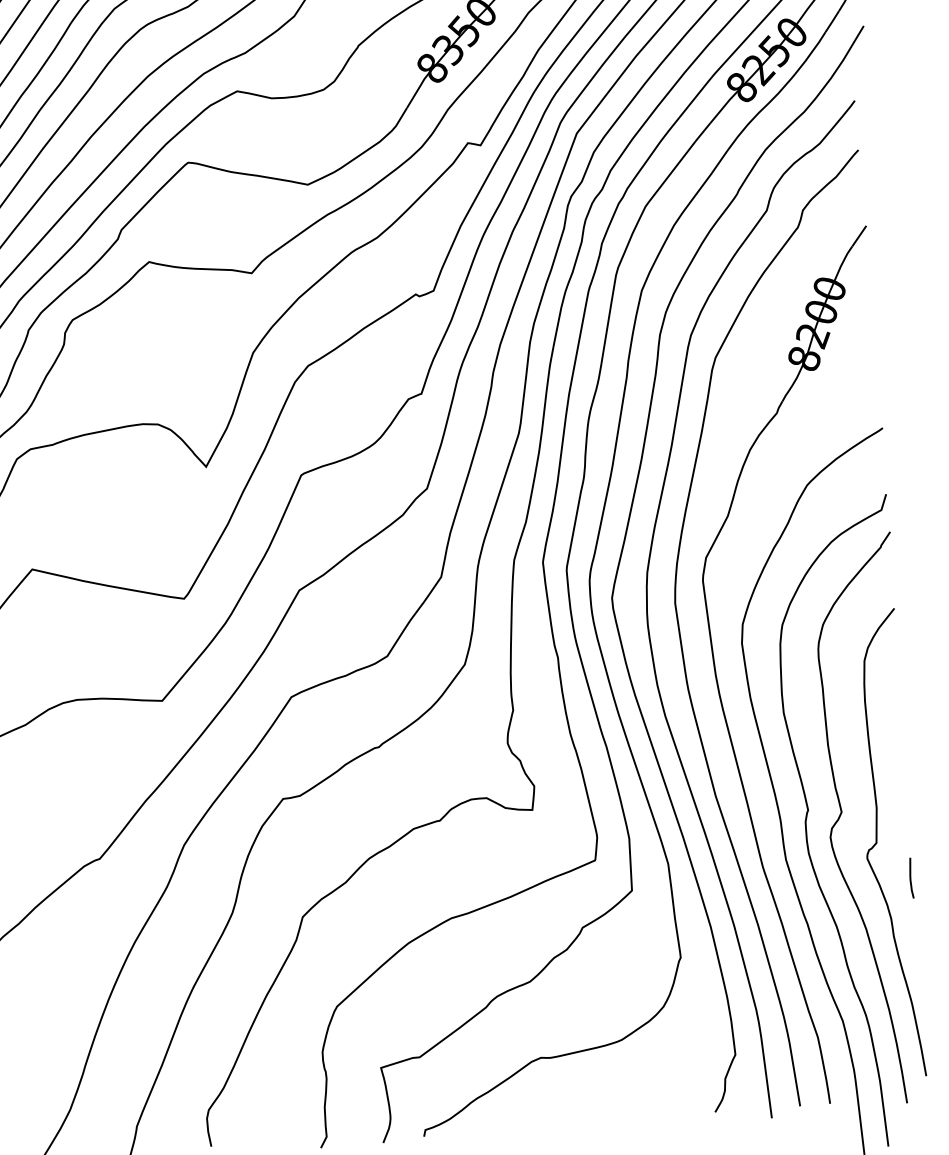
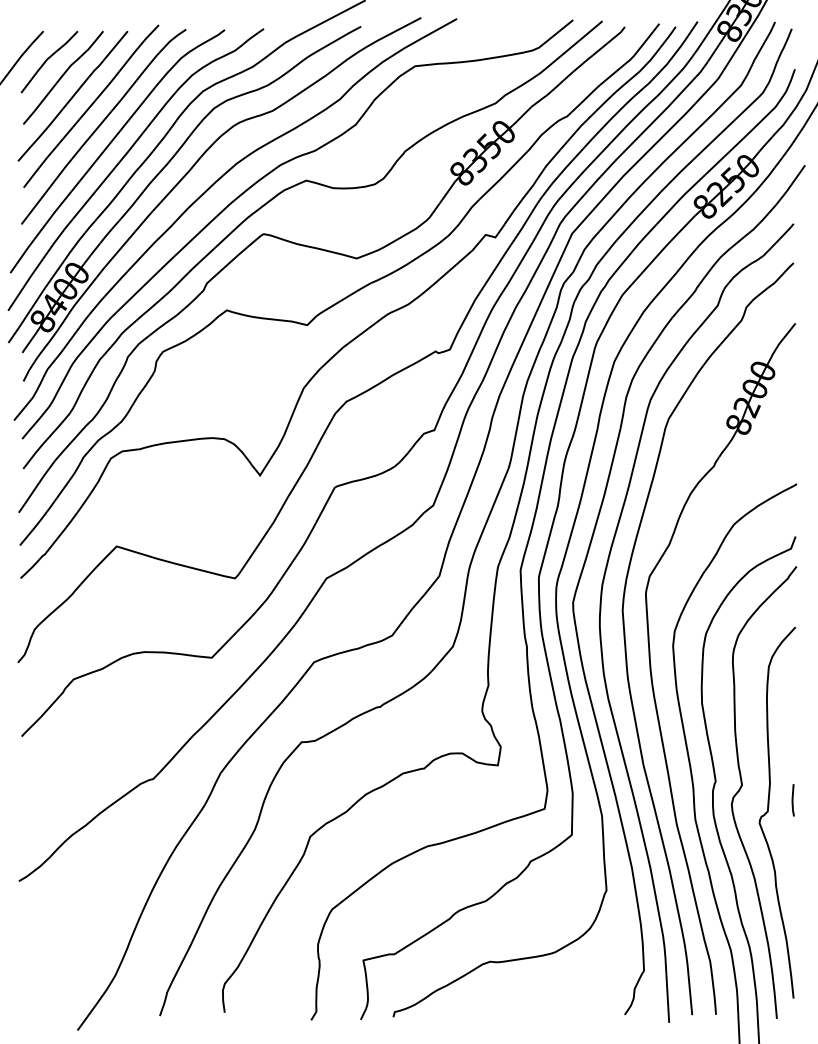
line: (910, 878) -> (792, 800), moved

